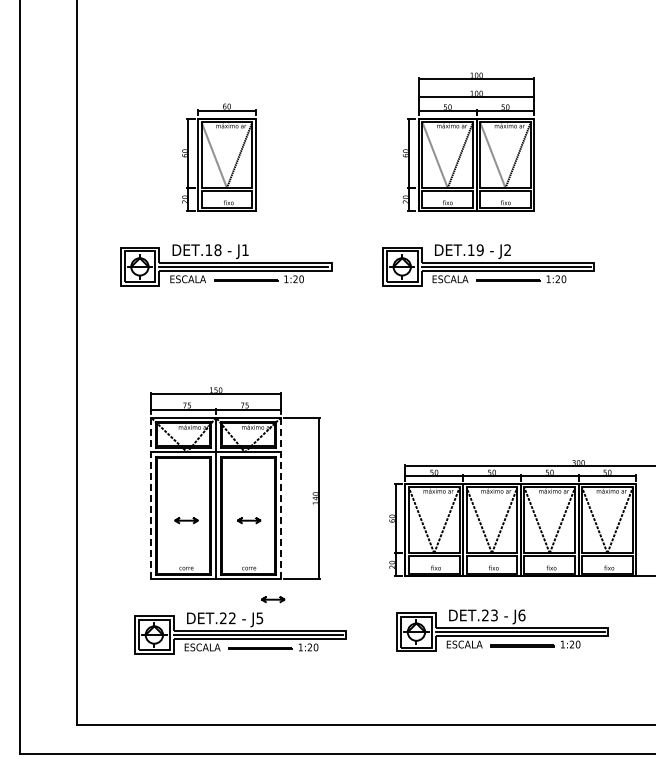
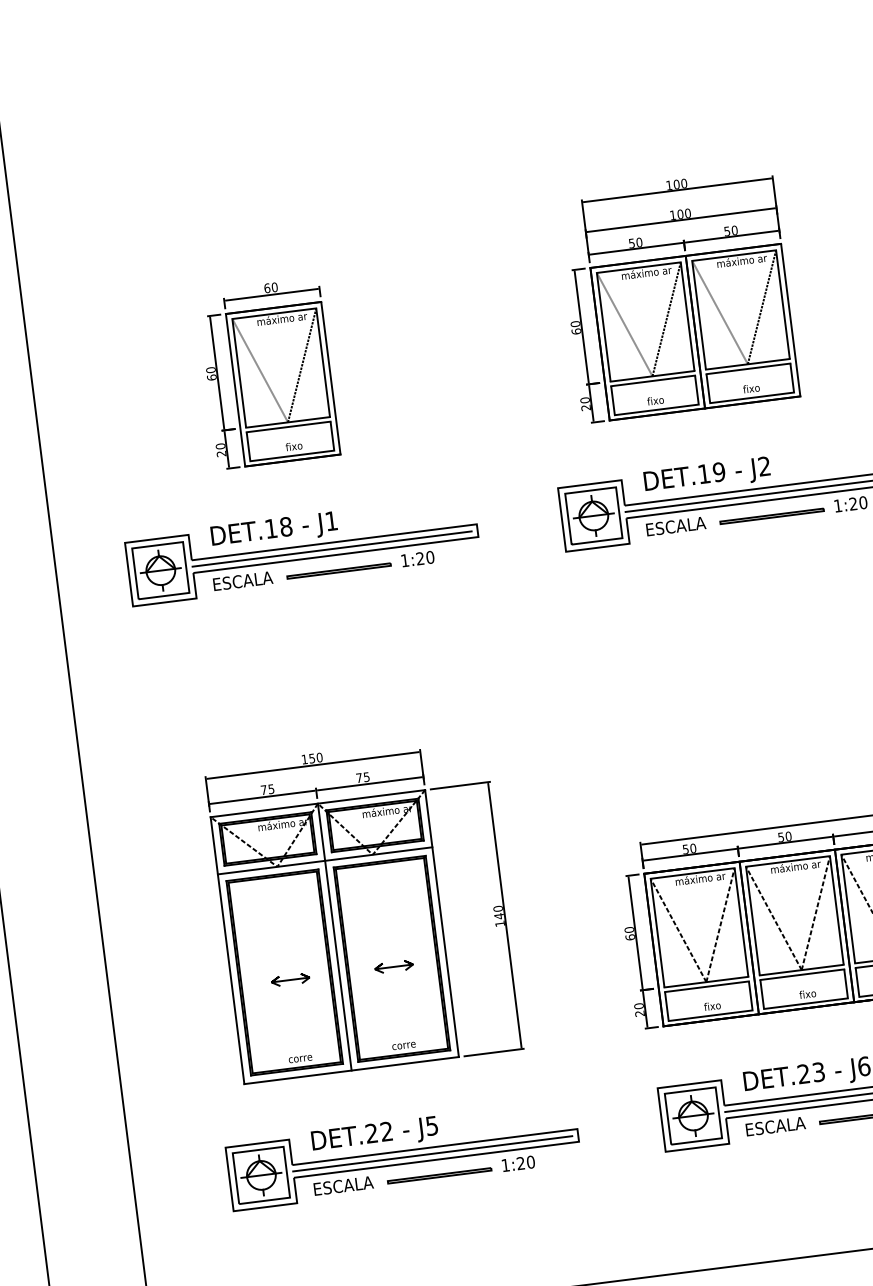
line: (151, 498) -> (228, 950), dashed -> solid
line: (281, 498) -> (442, 923), dashed -> solid
curve: (273, 599) -> (450, 1091), removed

